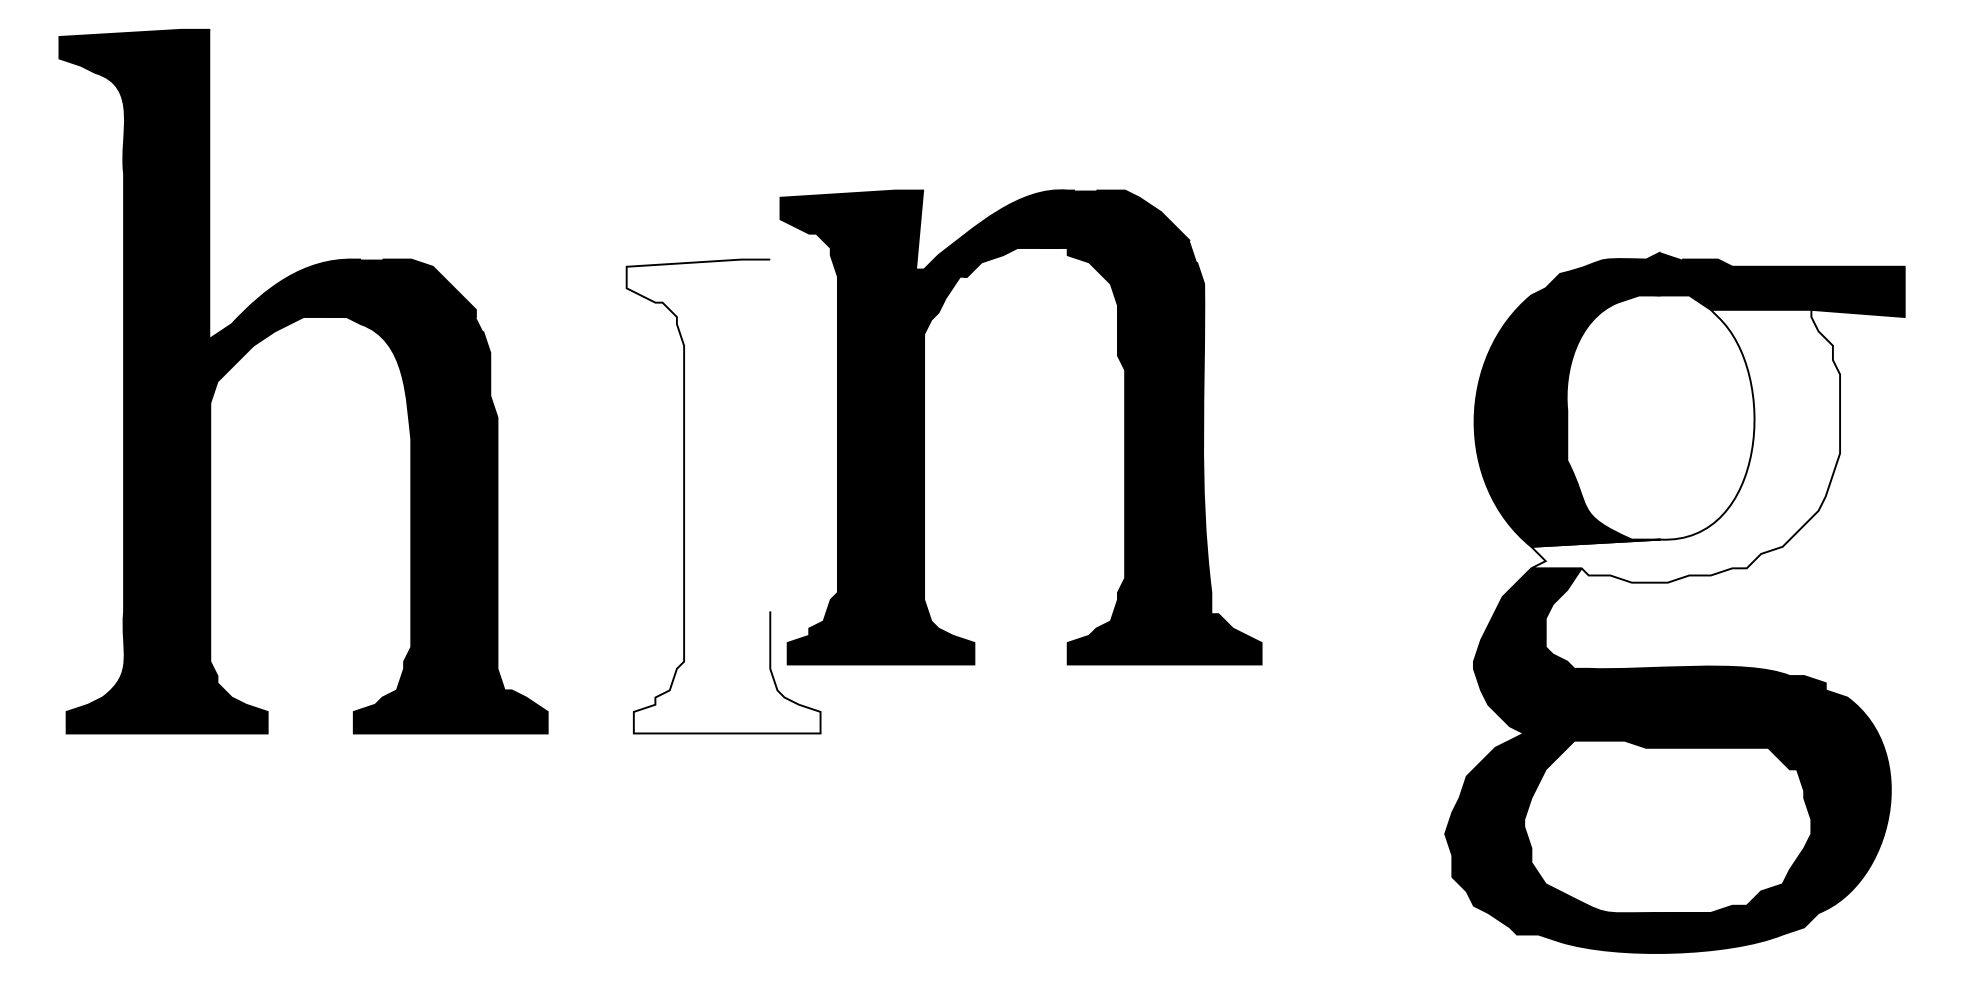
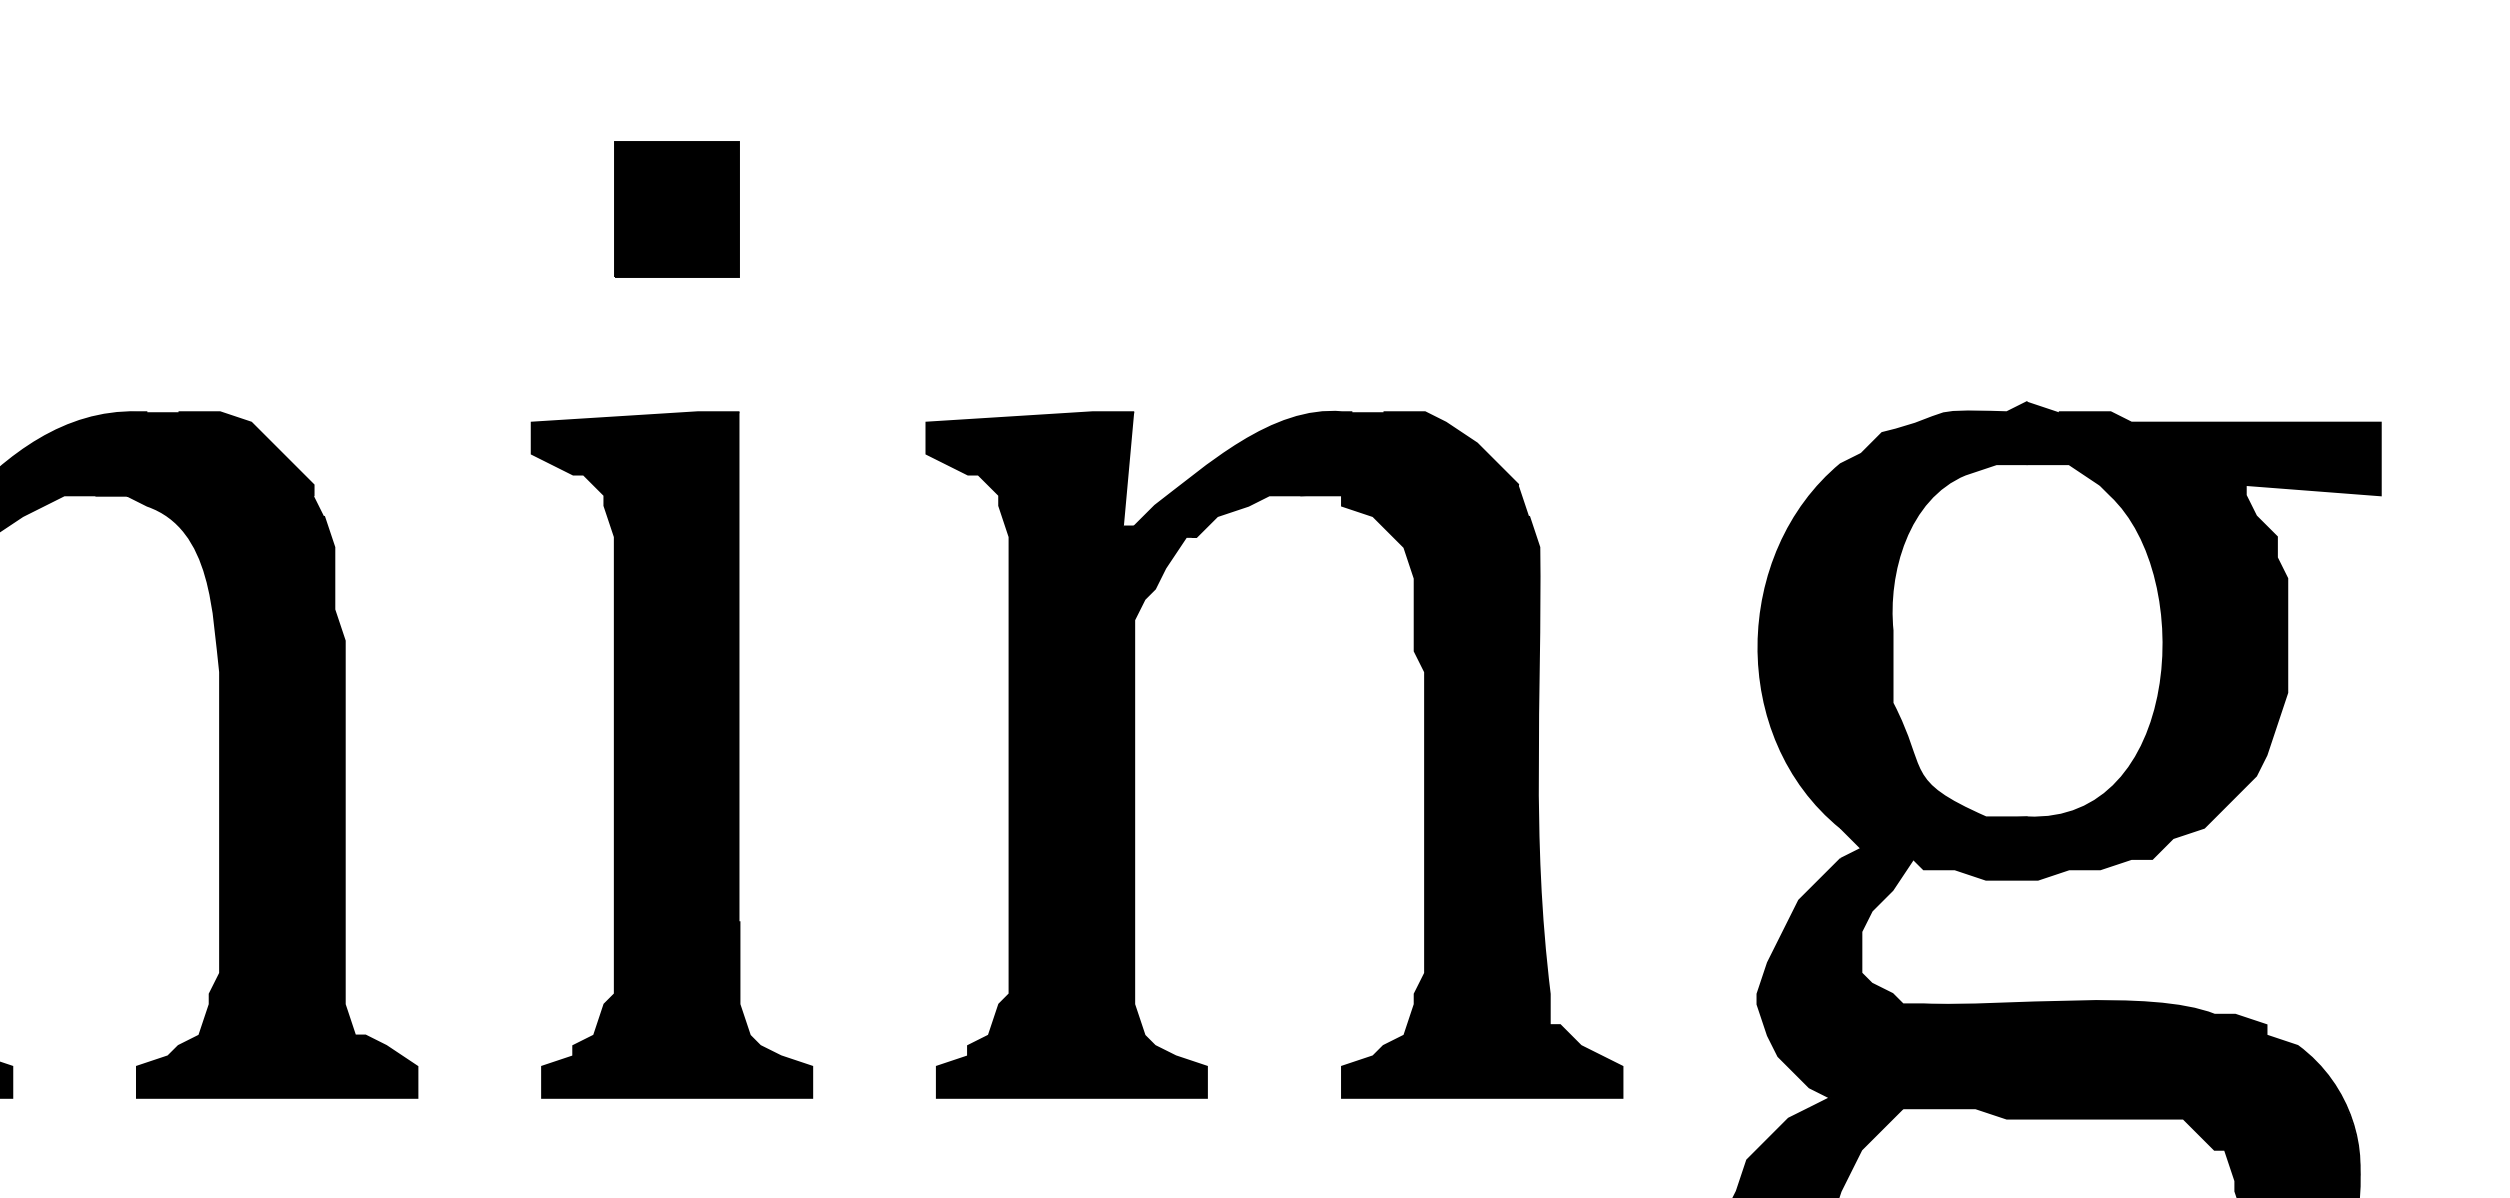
part: (726, 119) -> (676, 209), added
part: (924, 427) -> (1134, 755), moved
fill: (1685, 445) -> (2063, 681), added
fill: (723, 496) -> (671, 755), added

